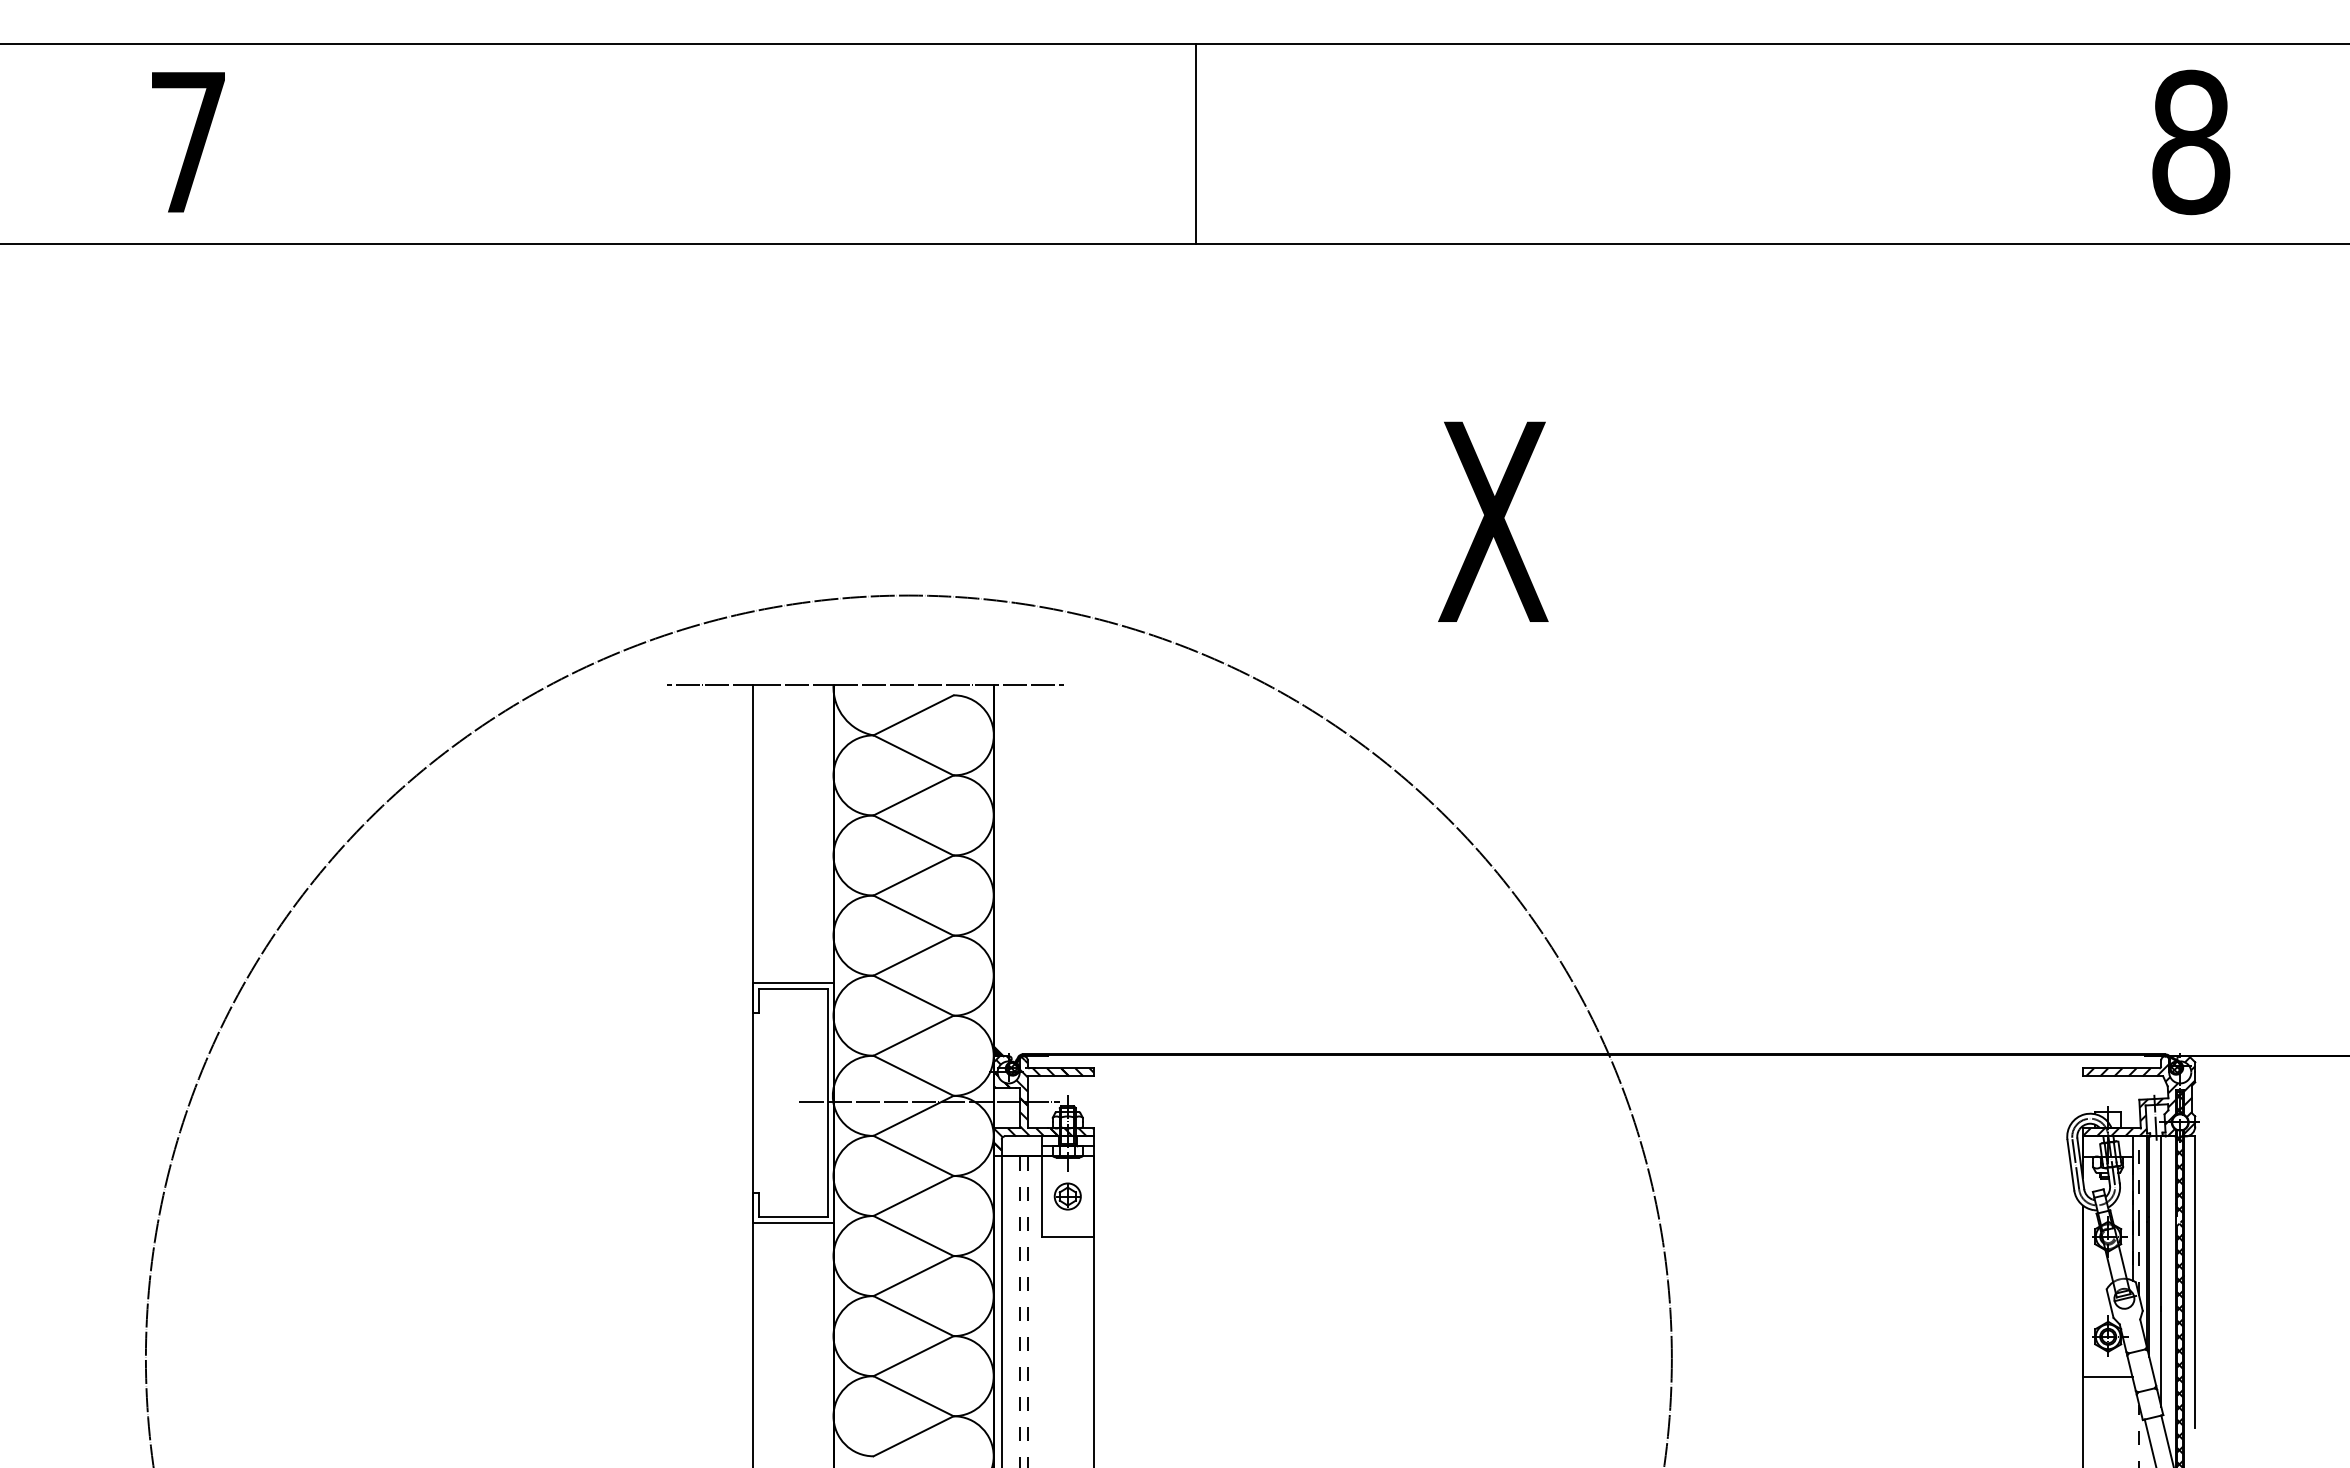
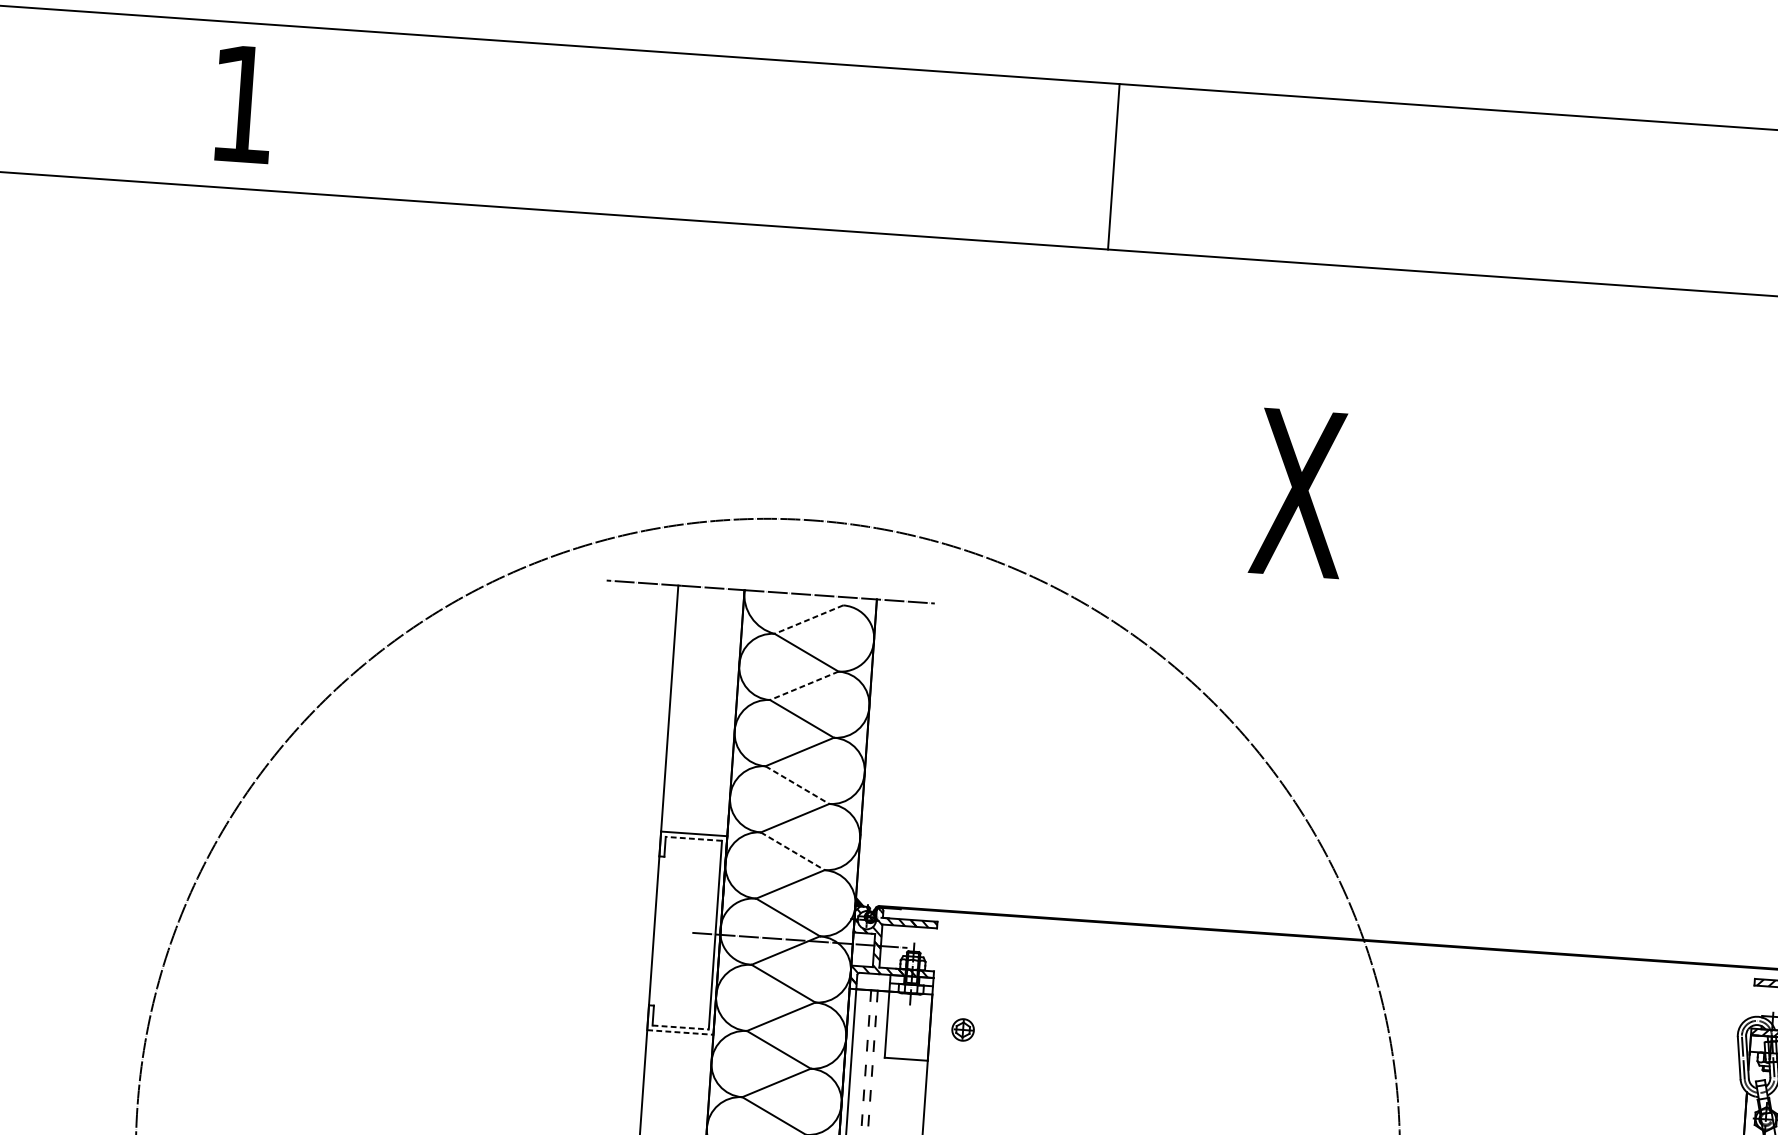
text: (188, 142) -> (242, 104), 7 -> 1
line: (1195, 144) -> (1113, 166), moved
line: (913, 715) -> (808, 619), solid -> dashed
line: (913, 795) -> (804, 685), solid -> dashed
line: (913, 915) -> (797, 785), solid -> dashed
line: (792, 989) -> (693, 839), solid -> dashed
line: (913, 995) -> (792, 851), solid -> dashed
part: (1067, 1196) -> (962, 1029), moved
line: (793, 1217) -> (680, 1027), solid -> dashed
line: (793, 1223) -> (680, 1032), solid -> dashed

